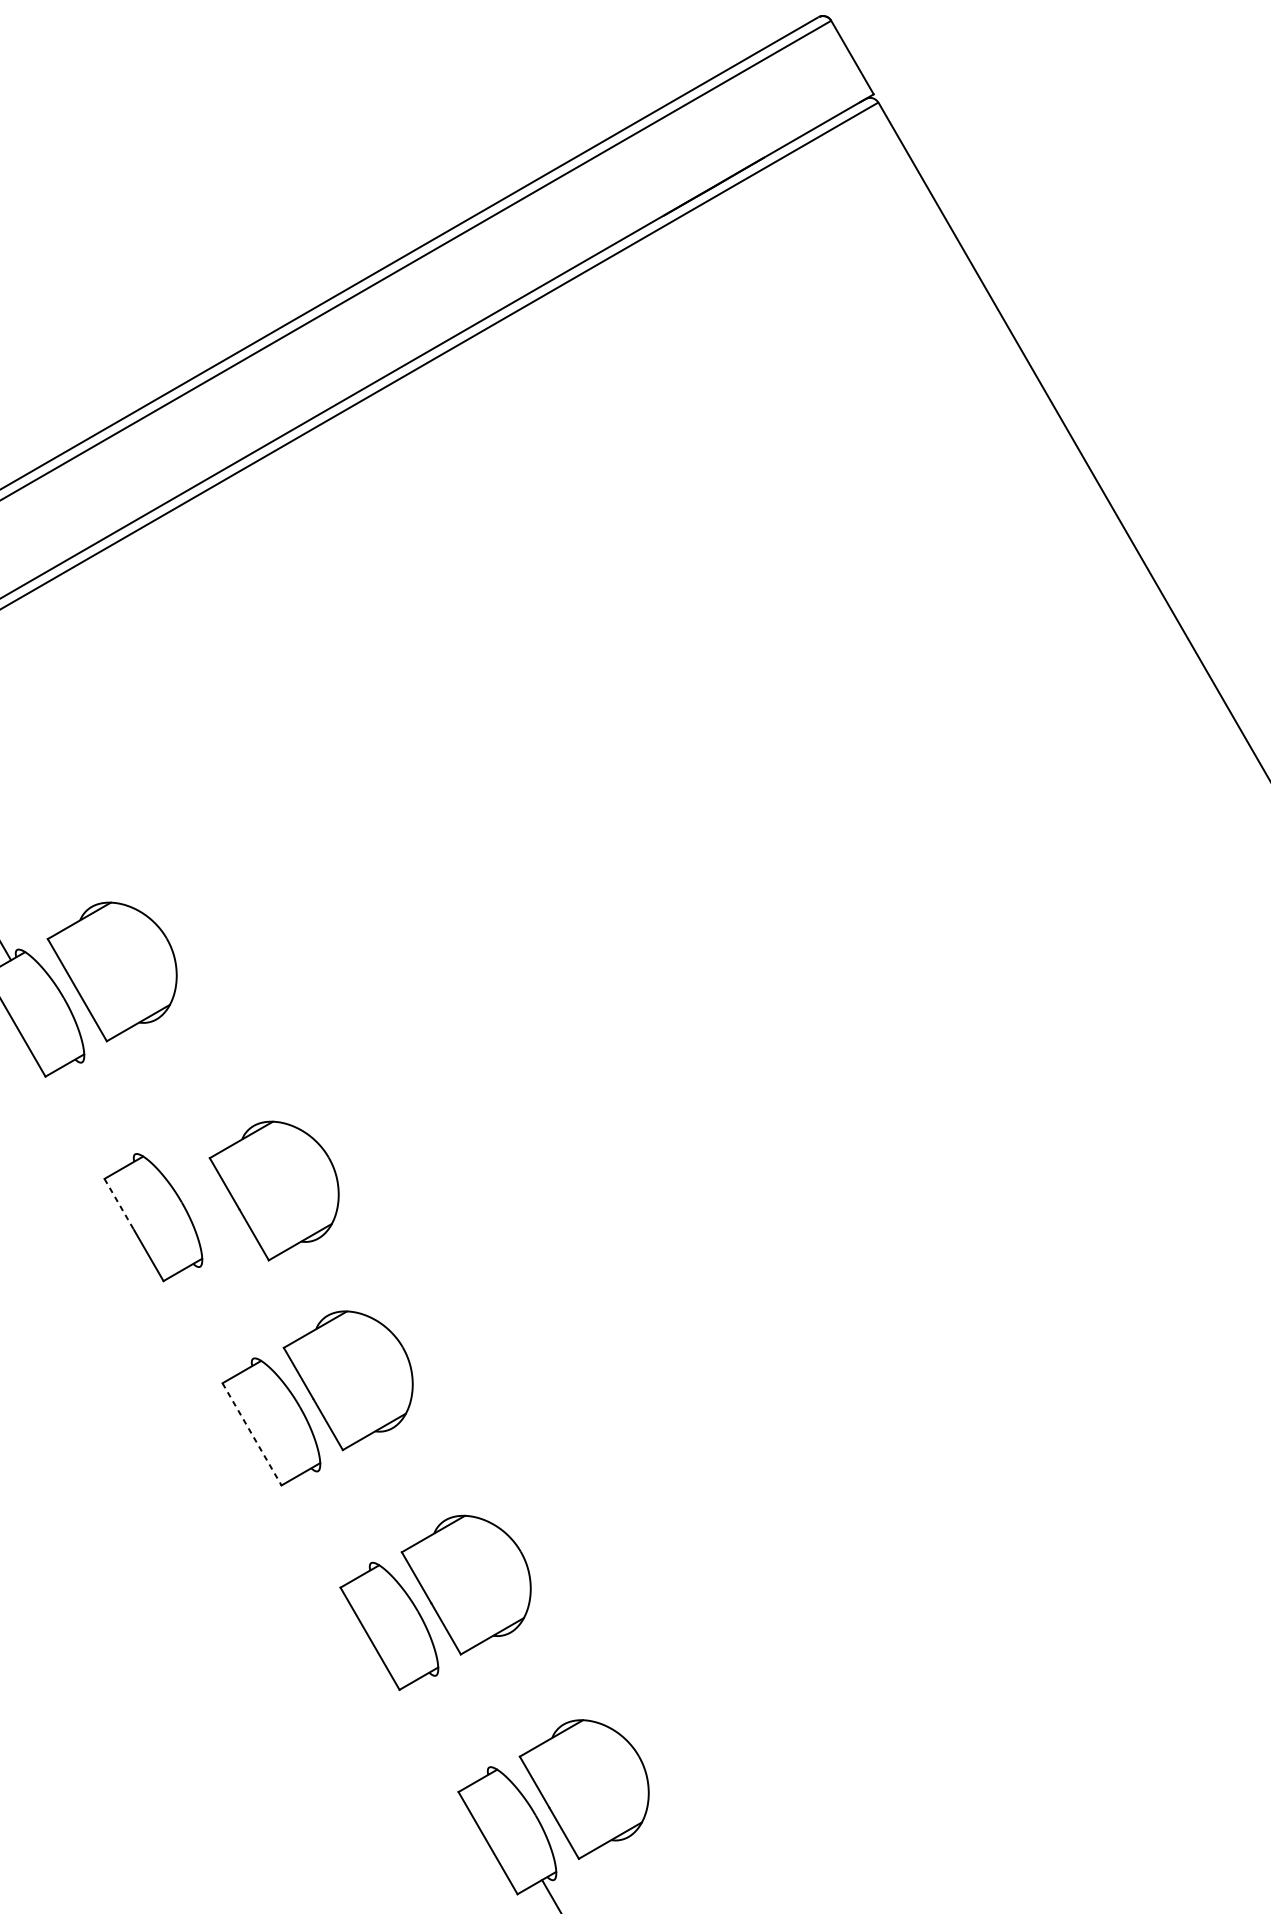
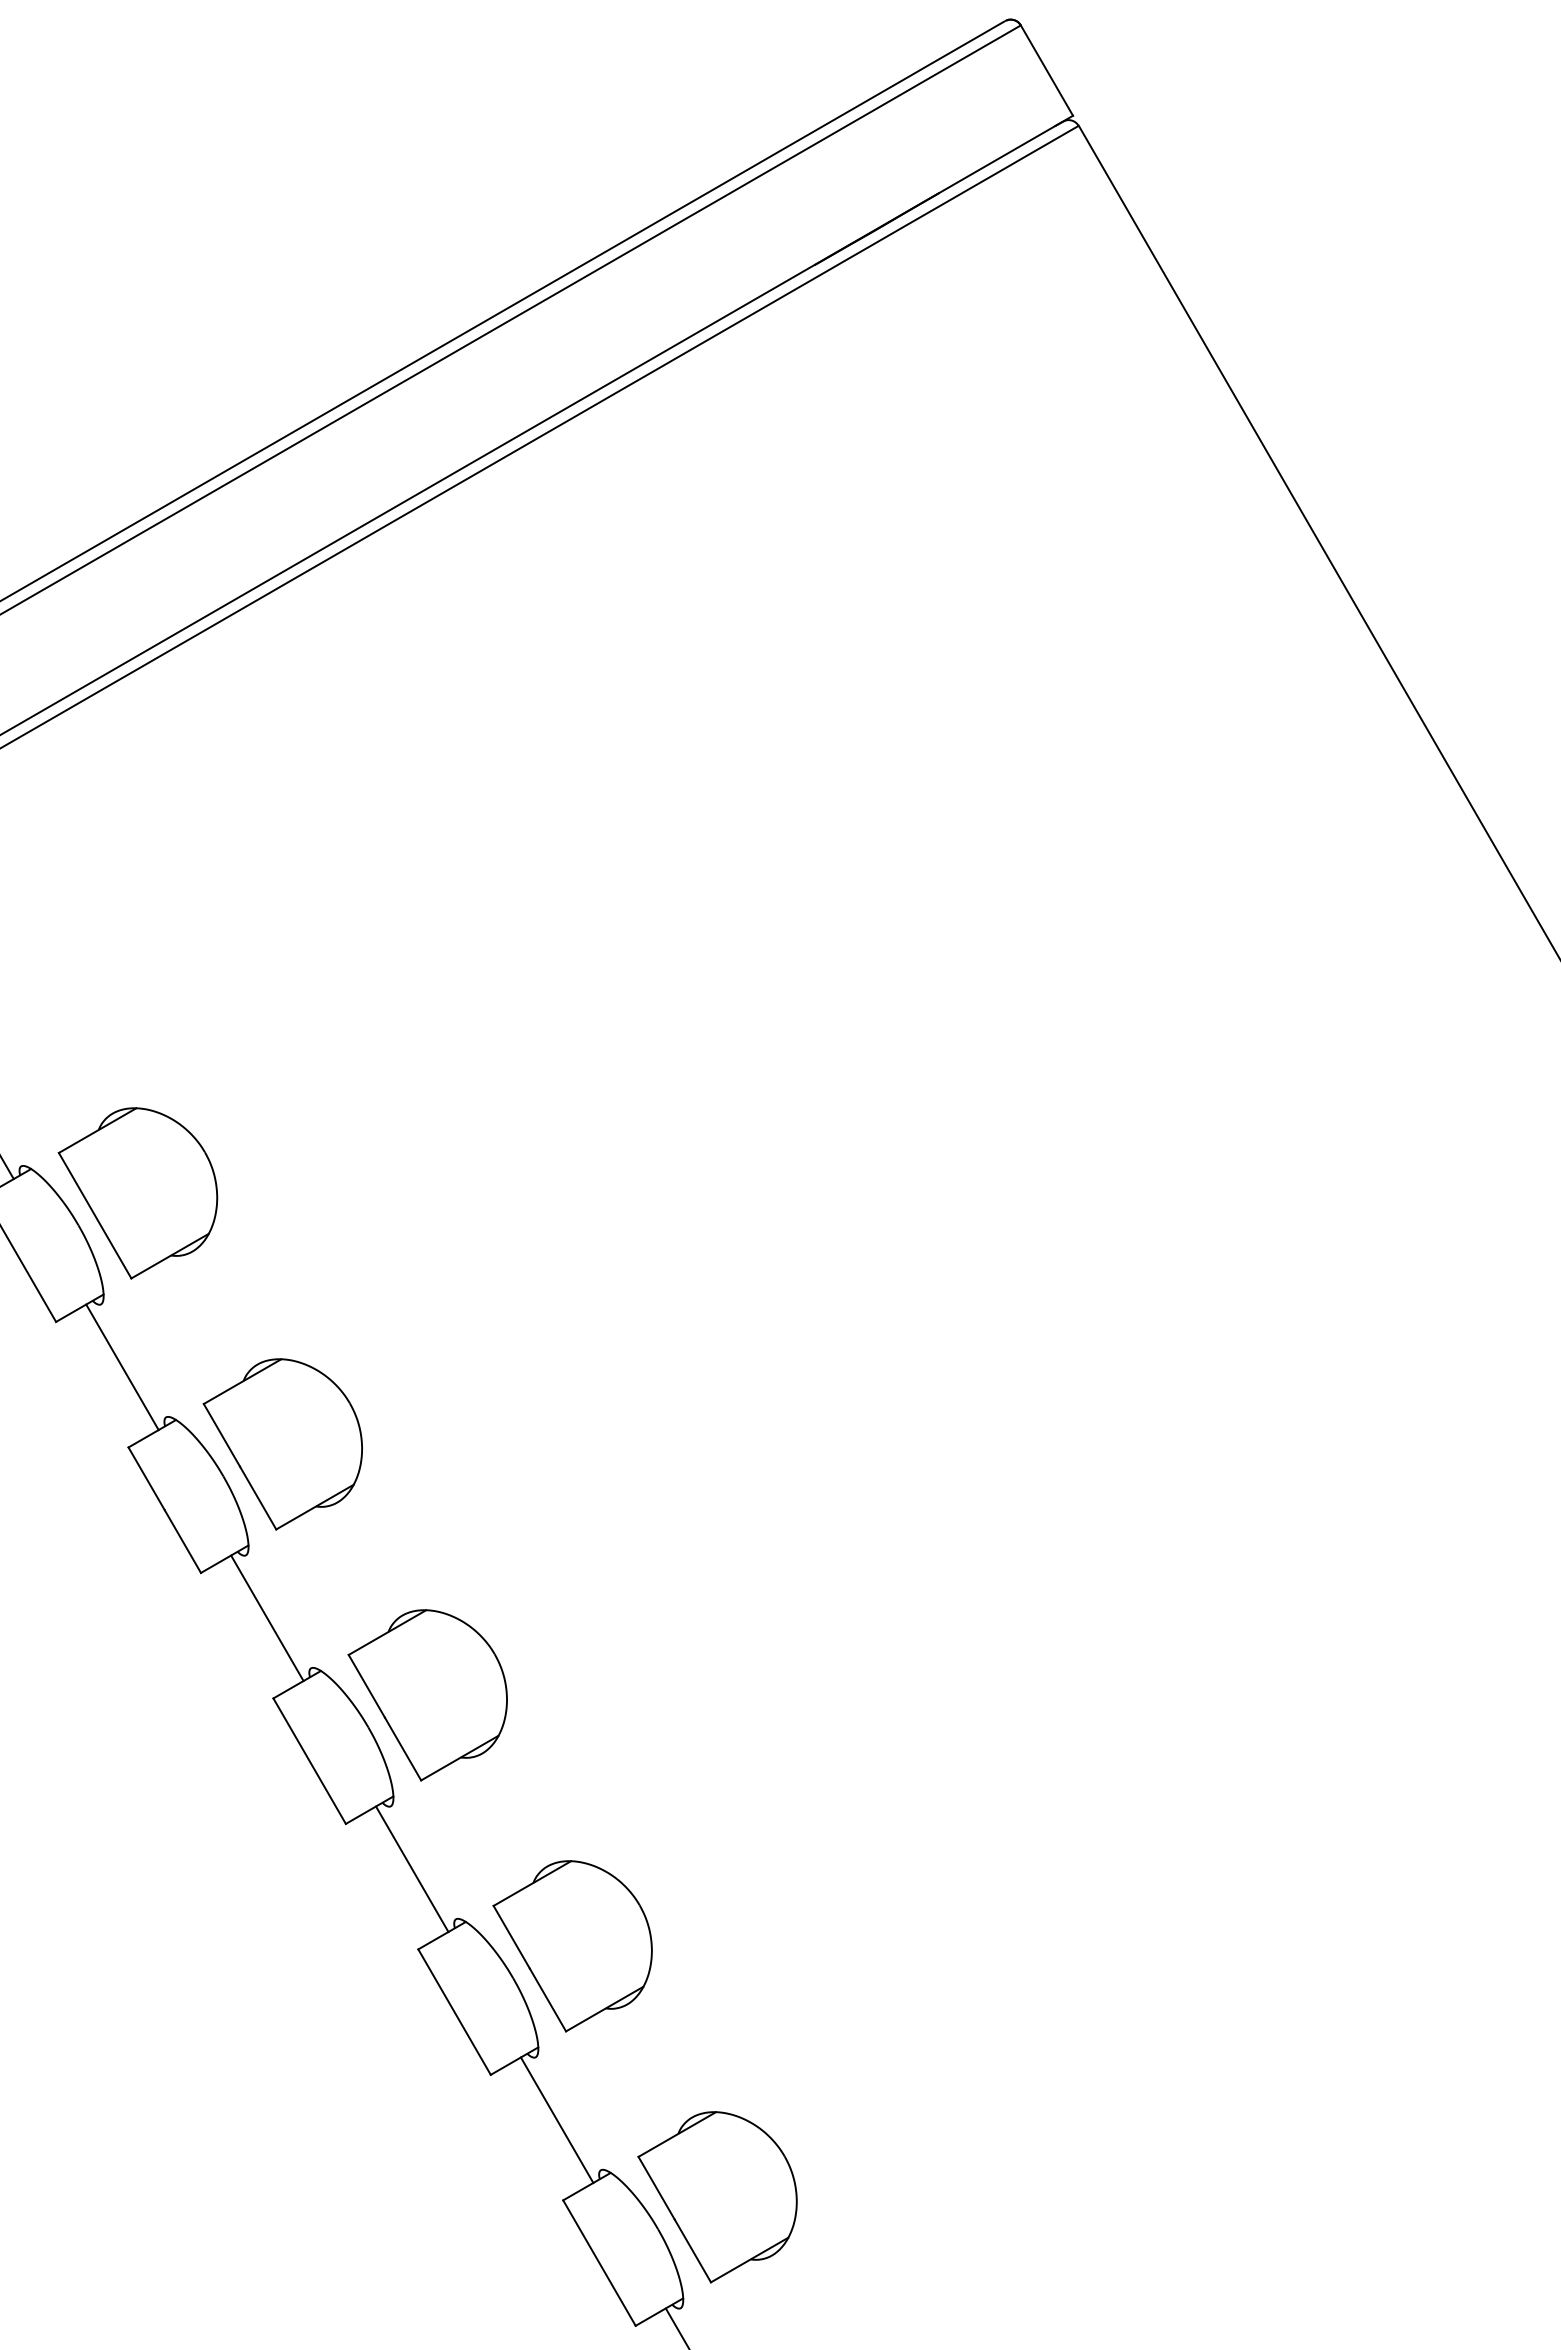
line: (99, 1113) -> (122, 1367), added
part: (273, 1191) -> (282, 1444), moved
line: (119, 1204) -> (146, 1479), dashed -> solid
line: (217, 1318) -> (267, 1618), added
line: (251, 1434) -> (309, 1761), dashed -> solid
line: (335, 1522) -> (412, 1869), added
line: (453, 1726) -> (556, 2119), added

